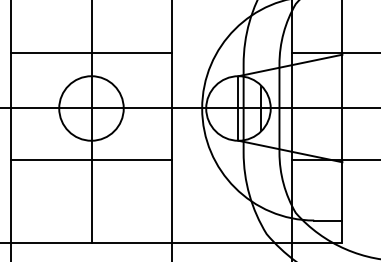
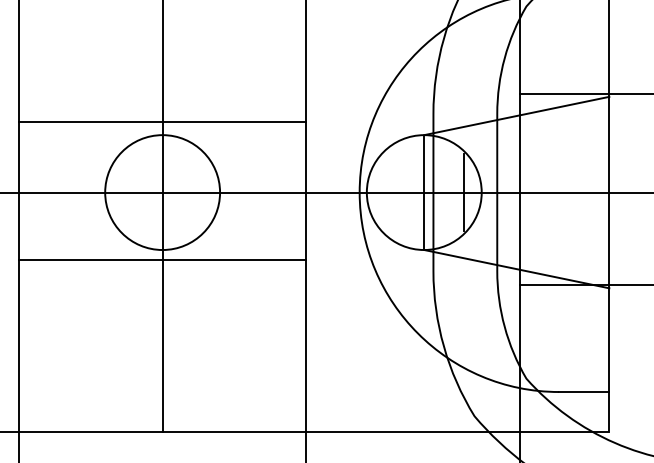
line: (91, 52) -> (162, 121), moved
line: (91, 160) -> (162, 260), moved

